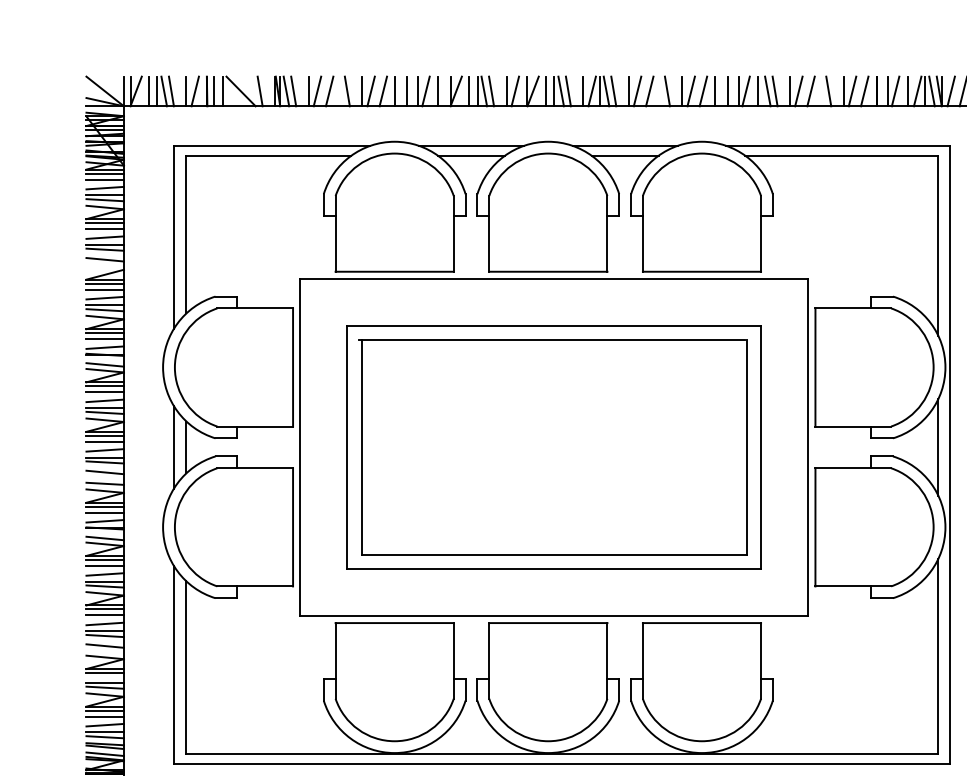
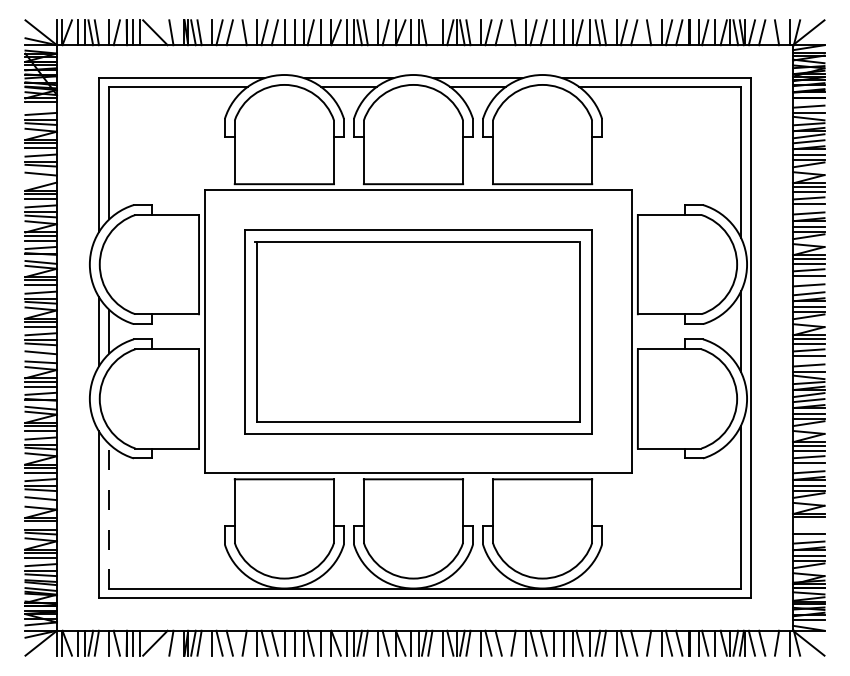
line: (568, 91) -> (430, 32), removed
line: (104, 179) -> (40, 106), removed
line: (186, 667) -> (109, 516), solid -> dashed

